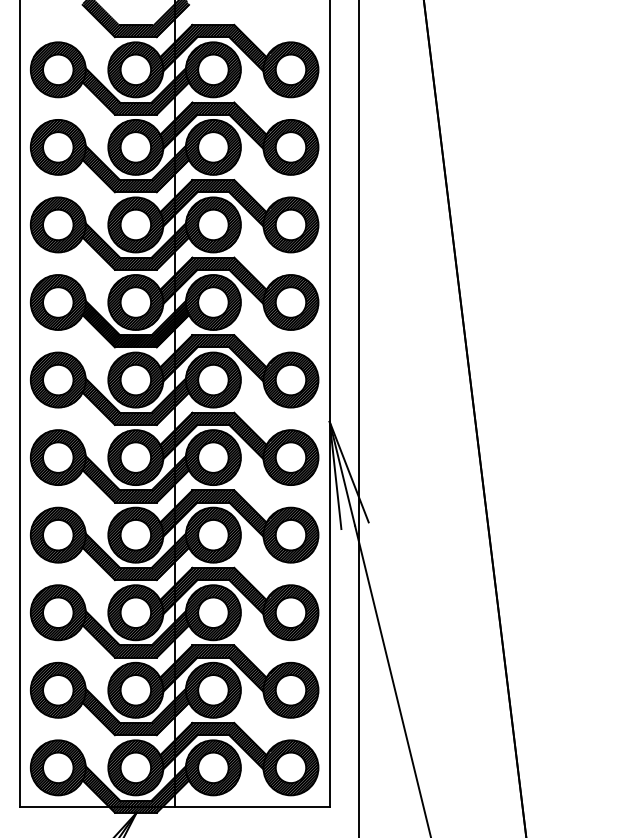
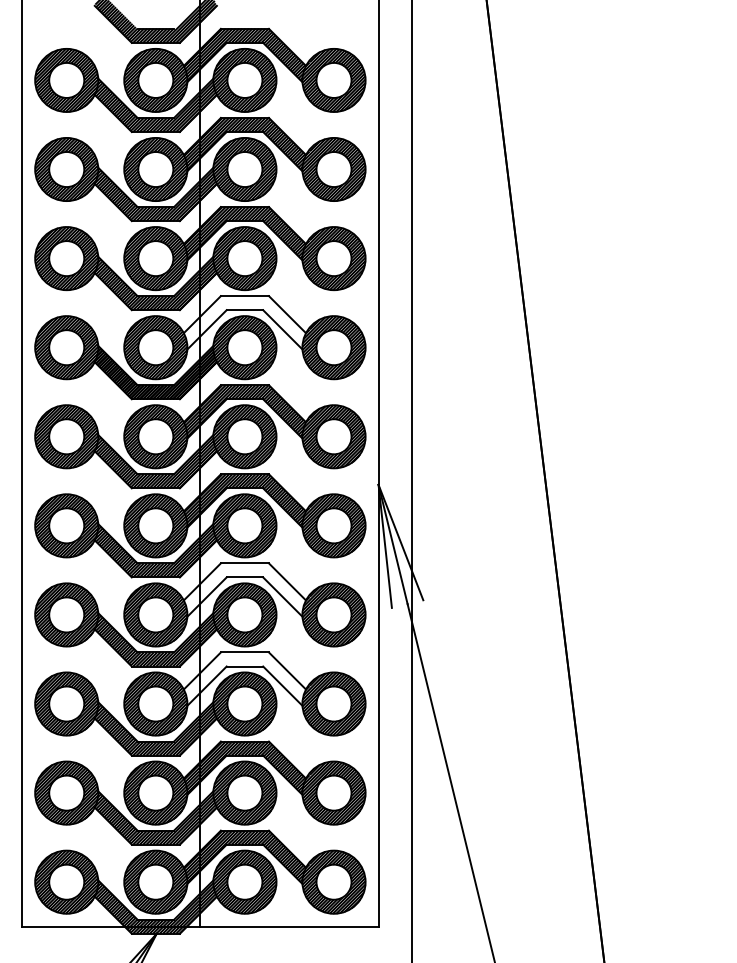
hatch: (213, 280) -> (244, 322), removed
hatch: (213, 513) -> (244, 589), removed
hatch: (213, 590) -> (244, 678), removed

